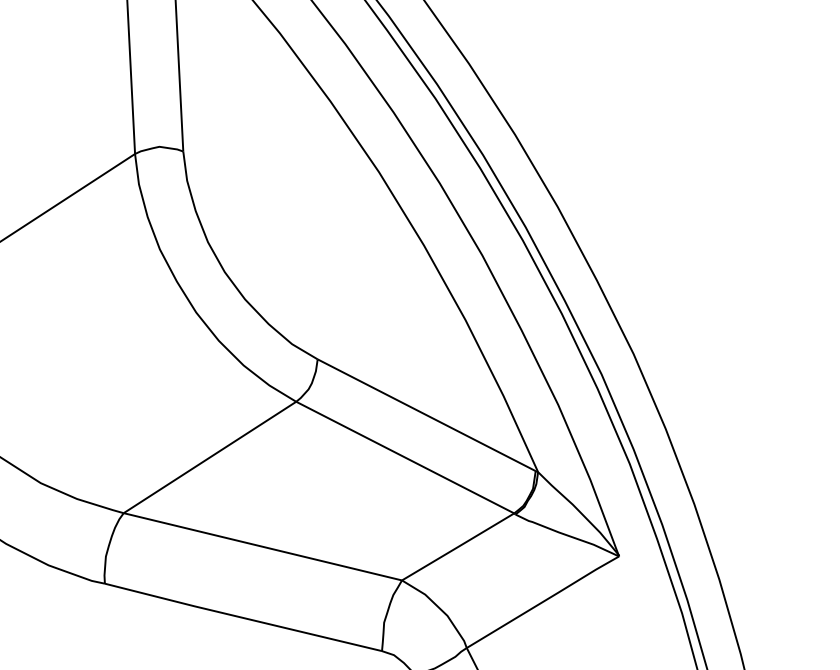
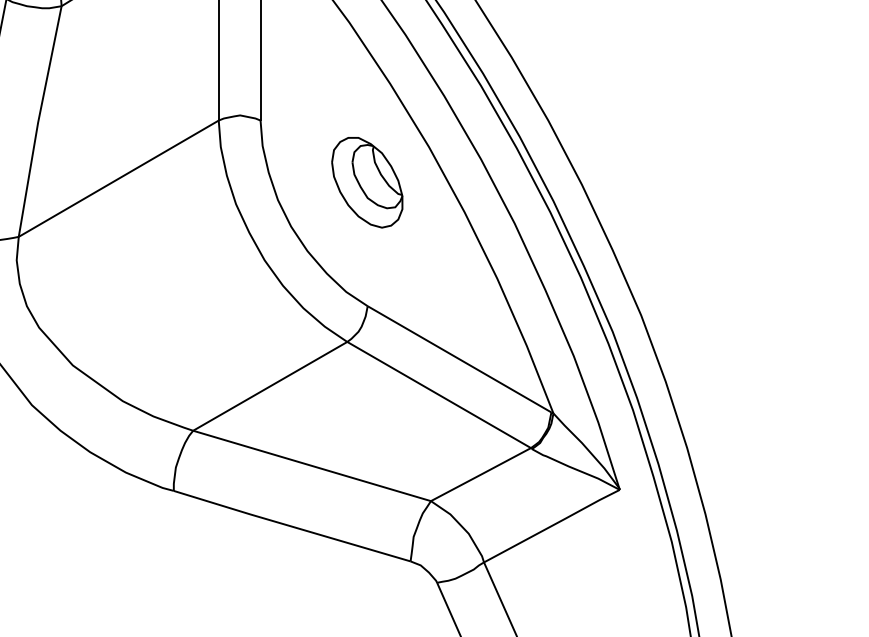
part: (310, 216) -> (367, 182), added

